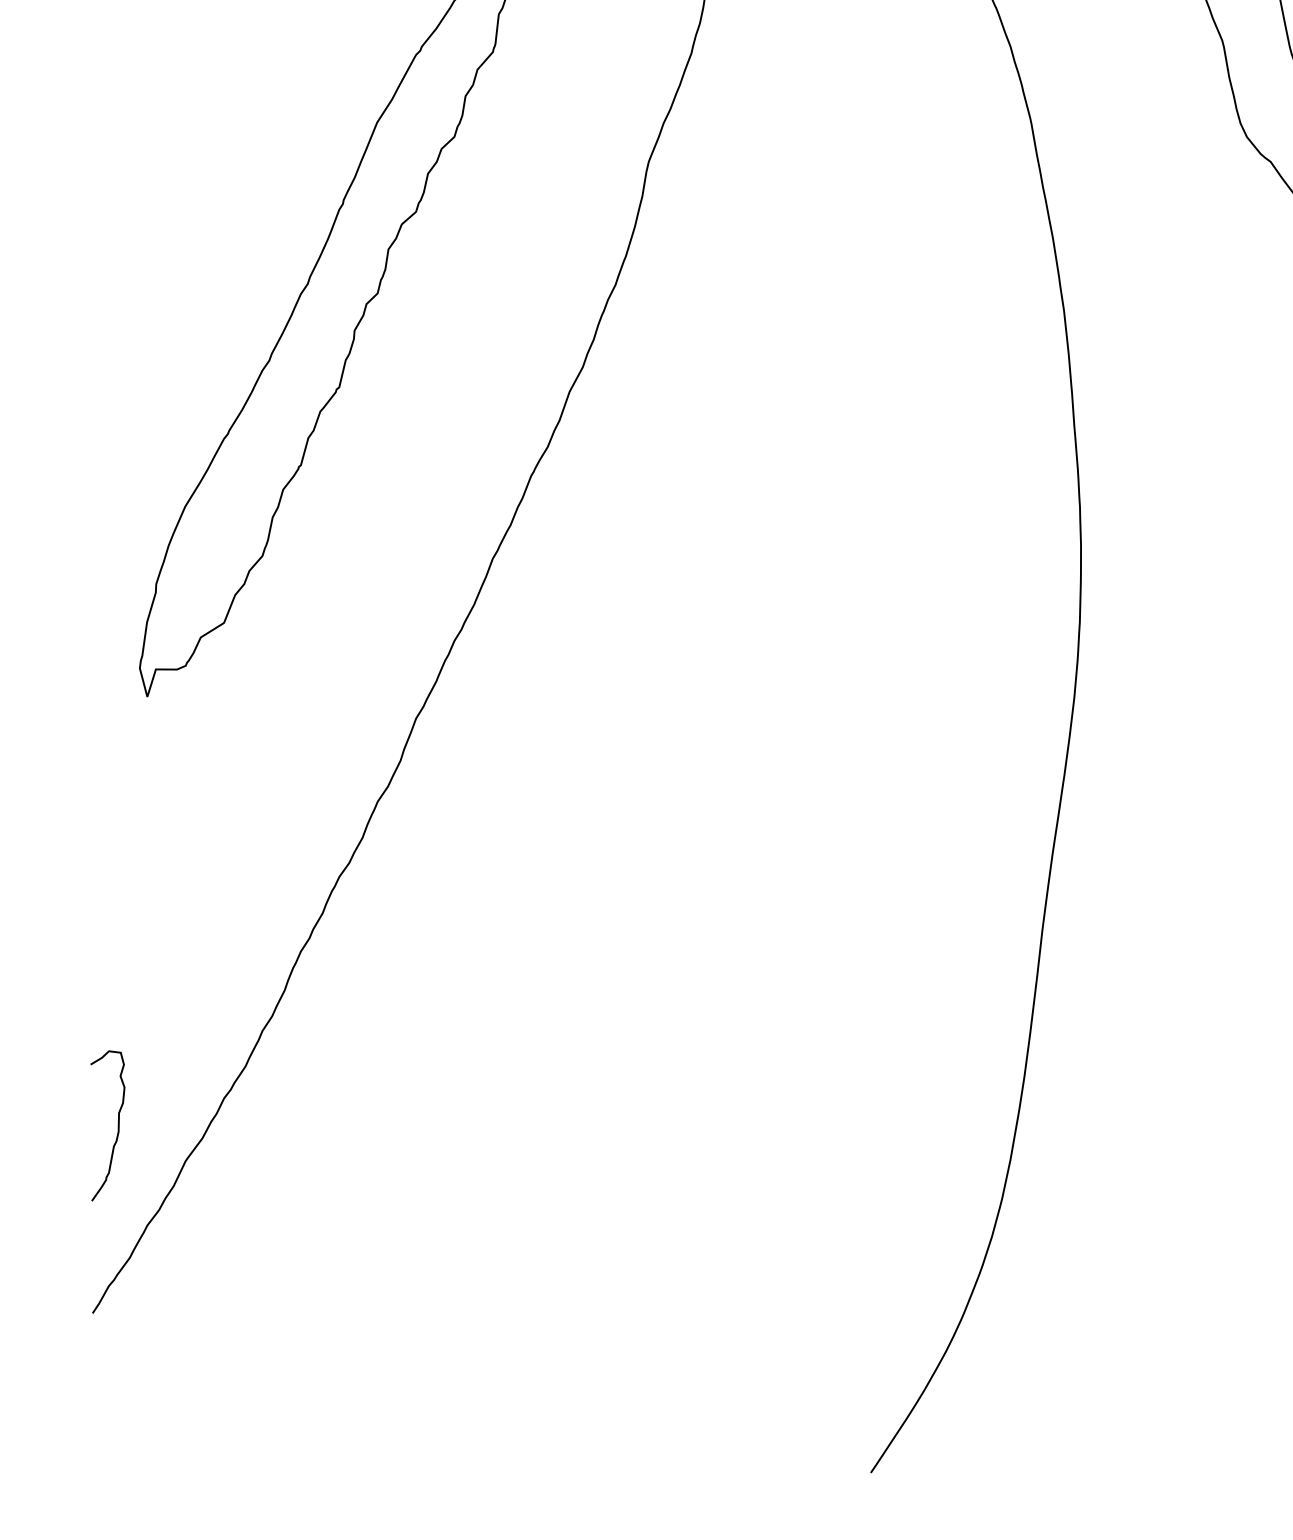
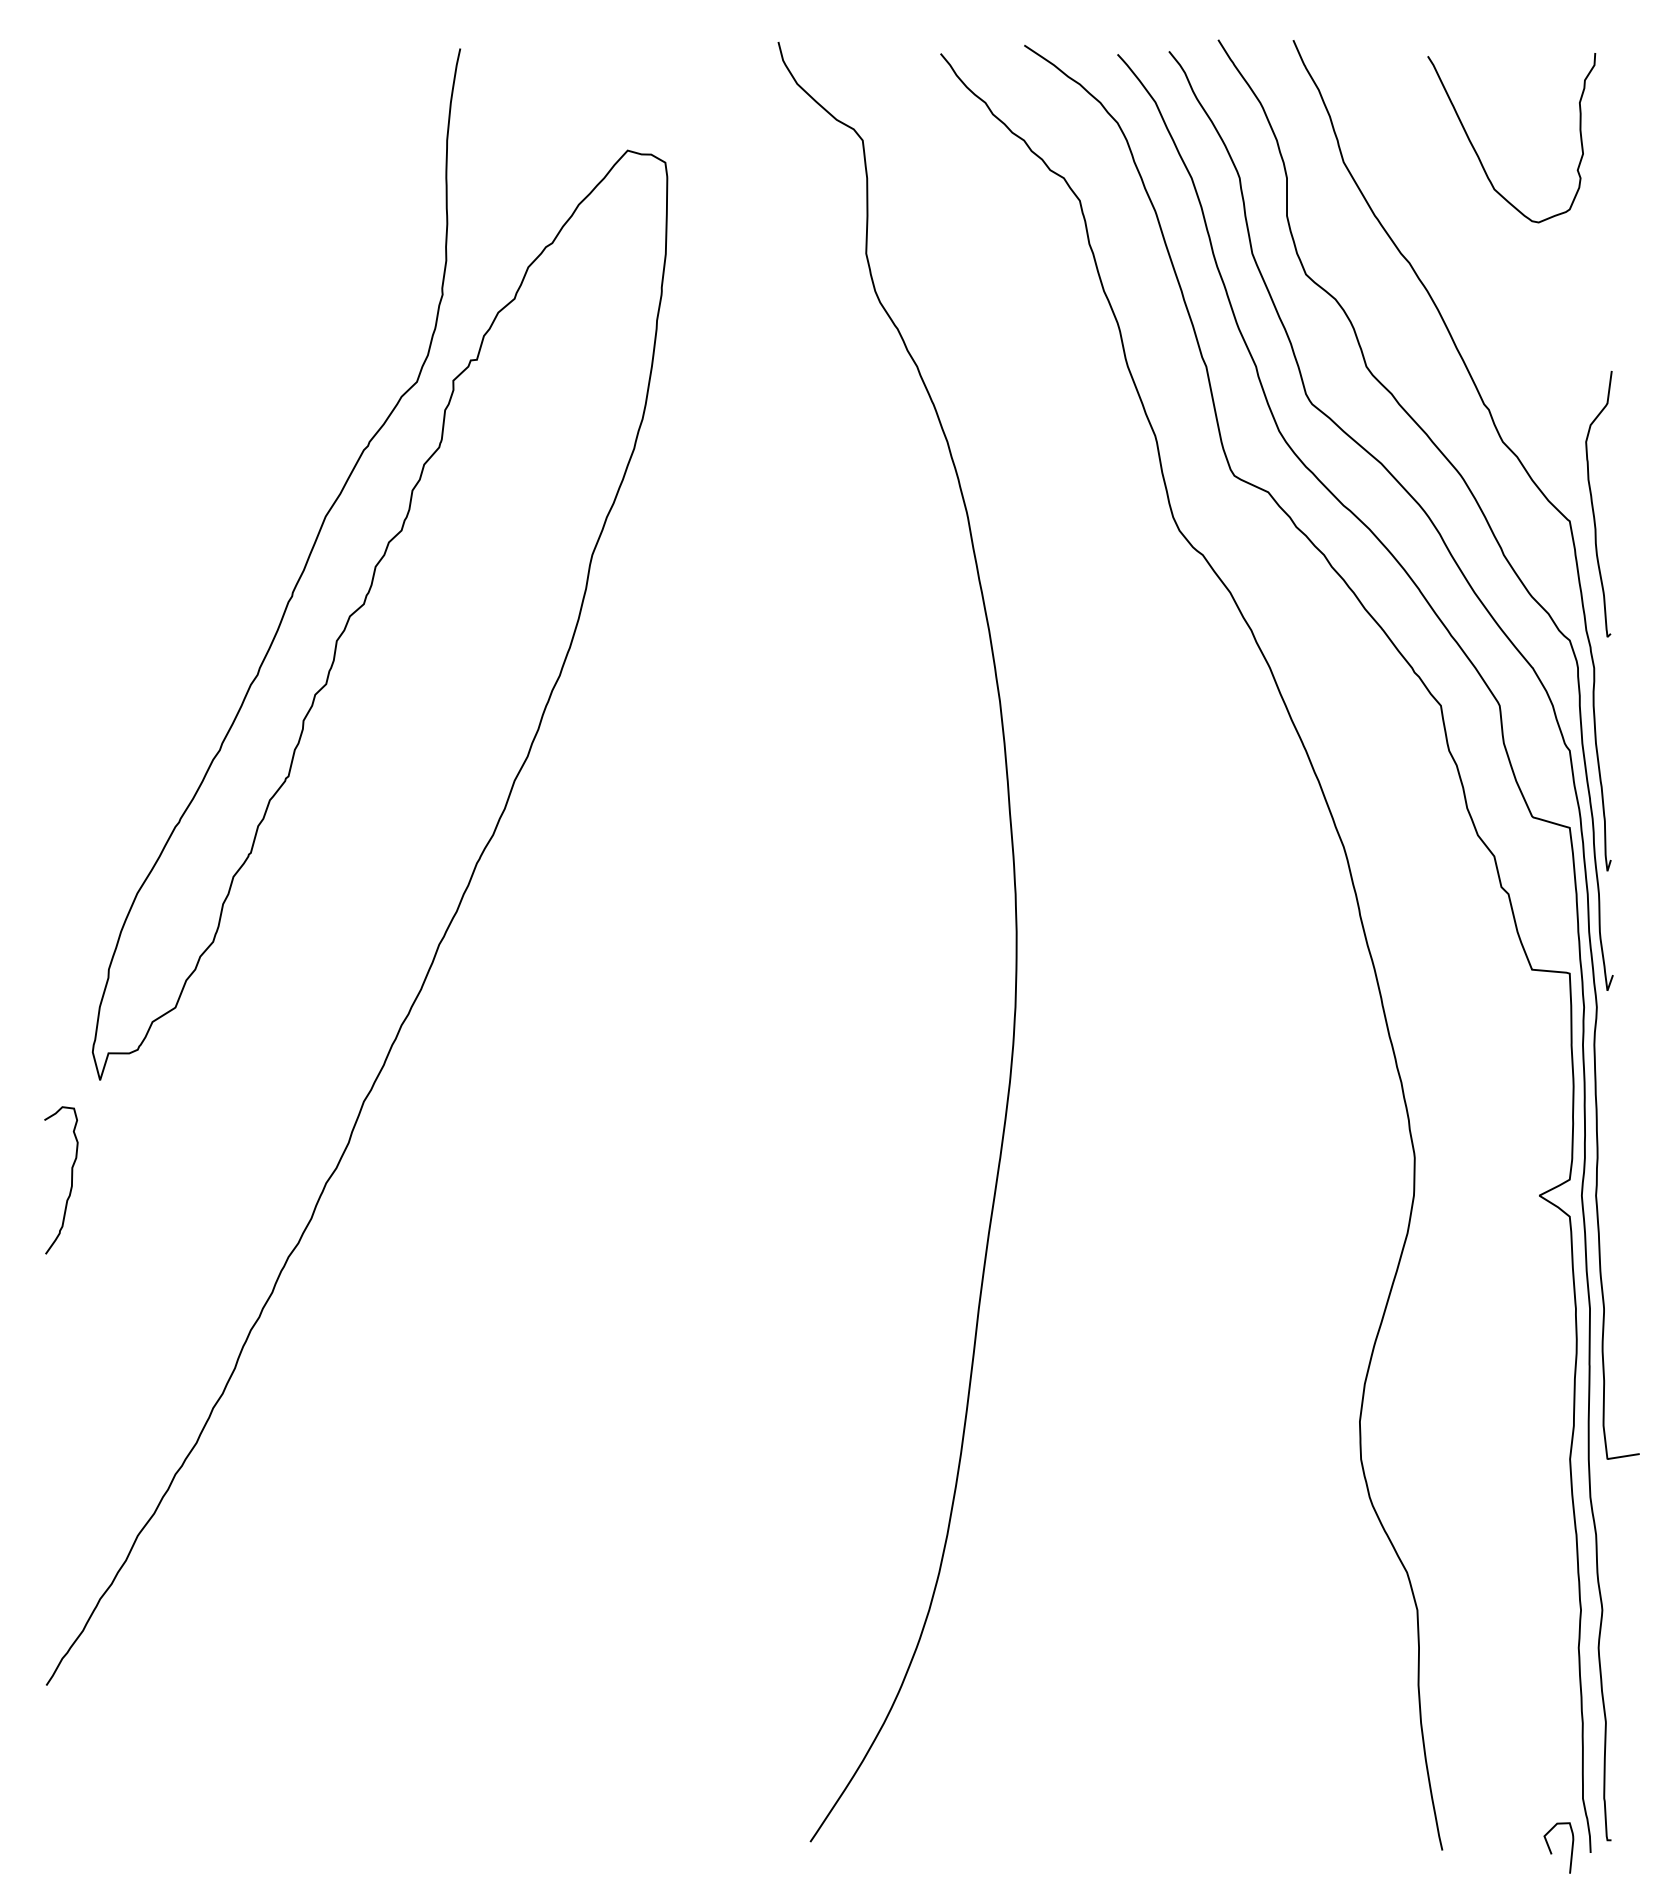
curve: (118, 1125) -> (71, 1180), moved

